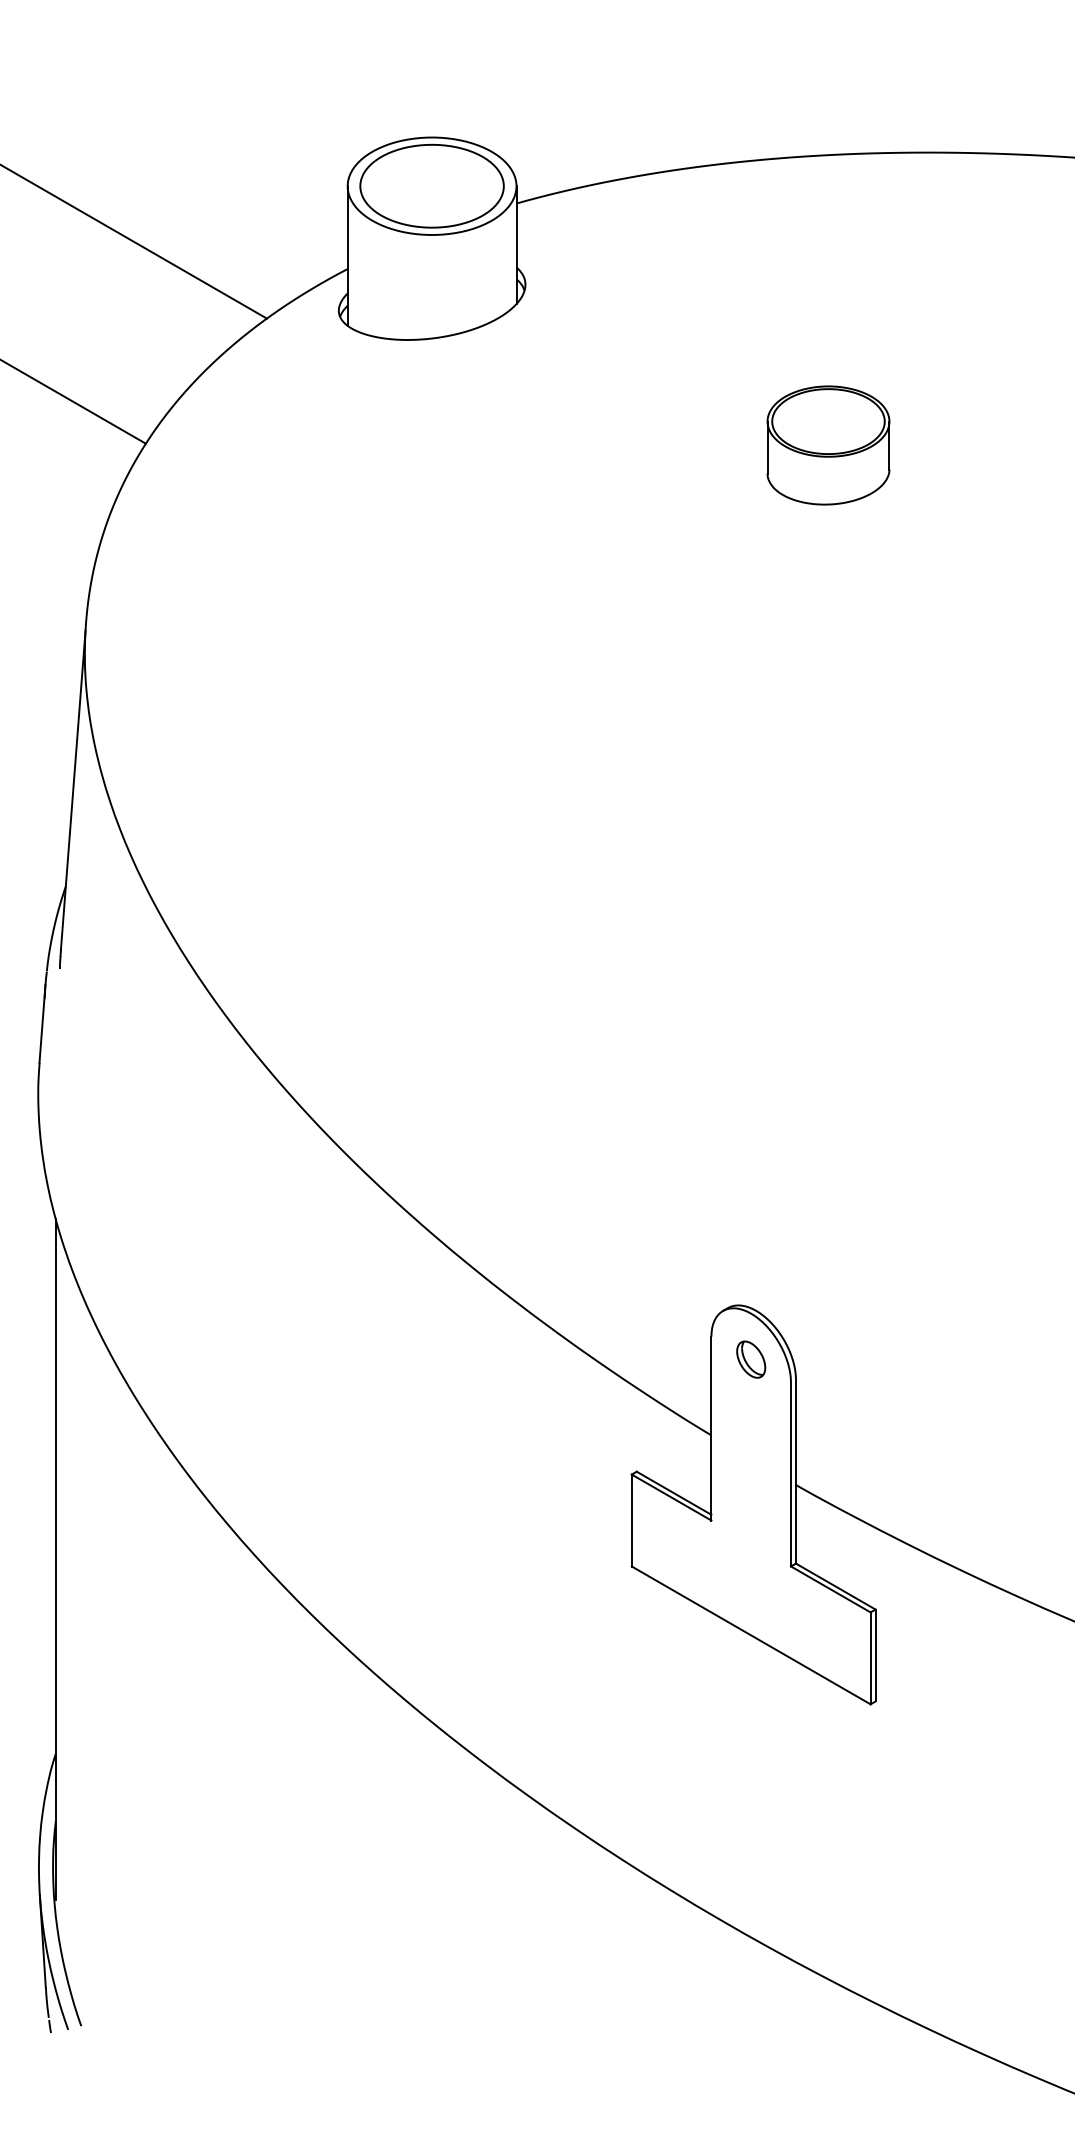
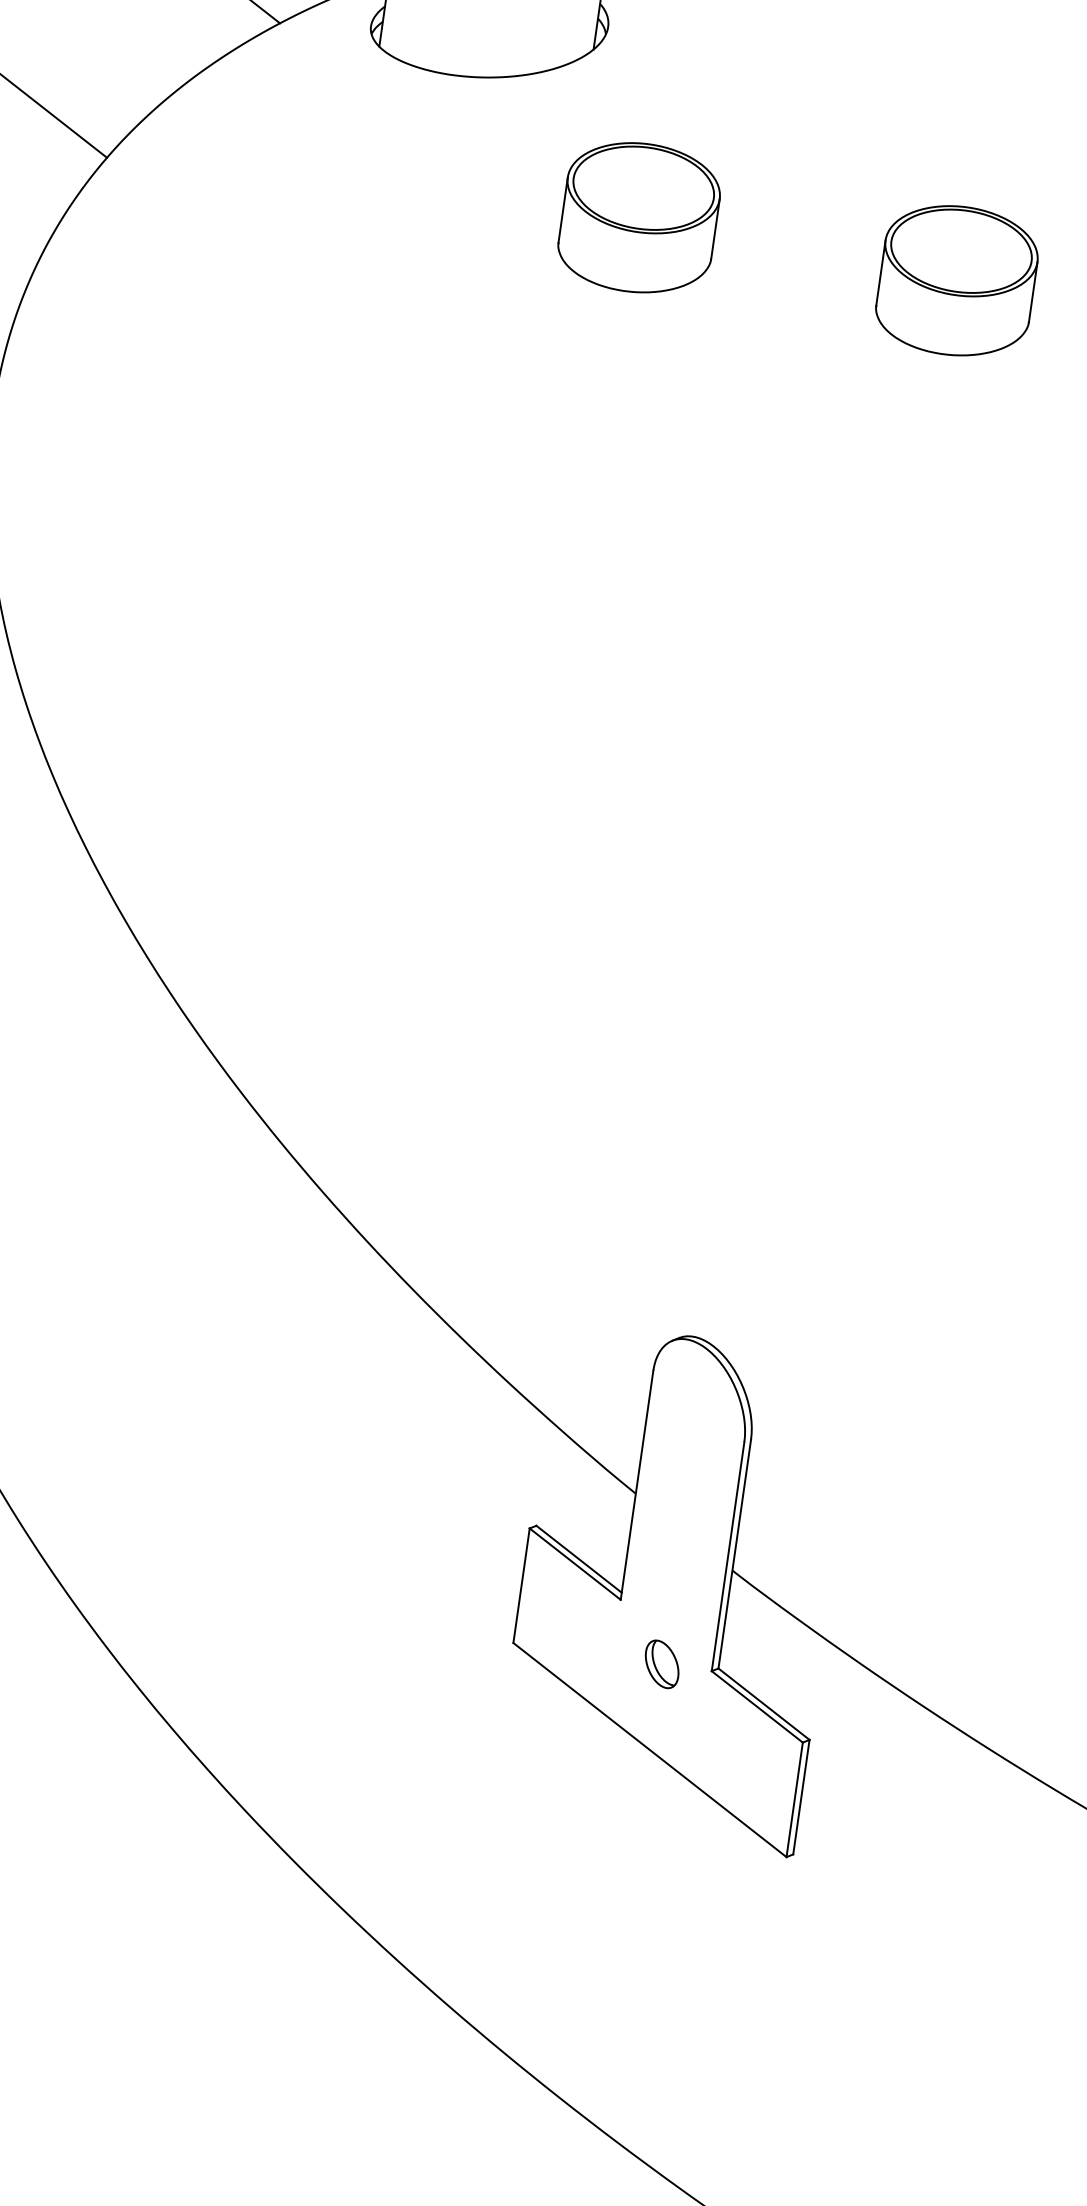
part: (571, 431) -> (639, 218), added
part: (751, 1359) -> (662, 1664), moved

